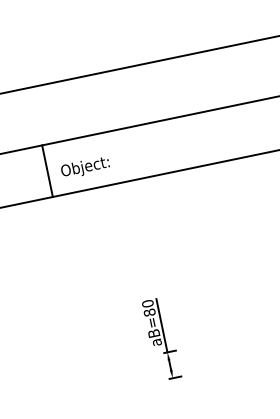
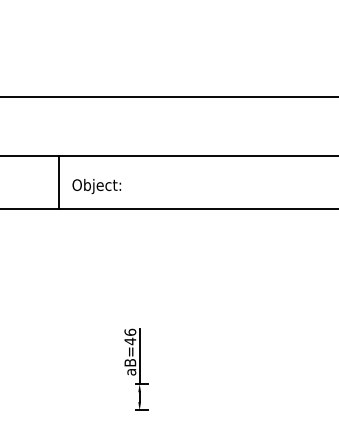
text: (148, 307) -> (130, 336), aB=80 -> aB=46

